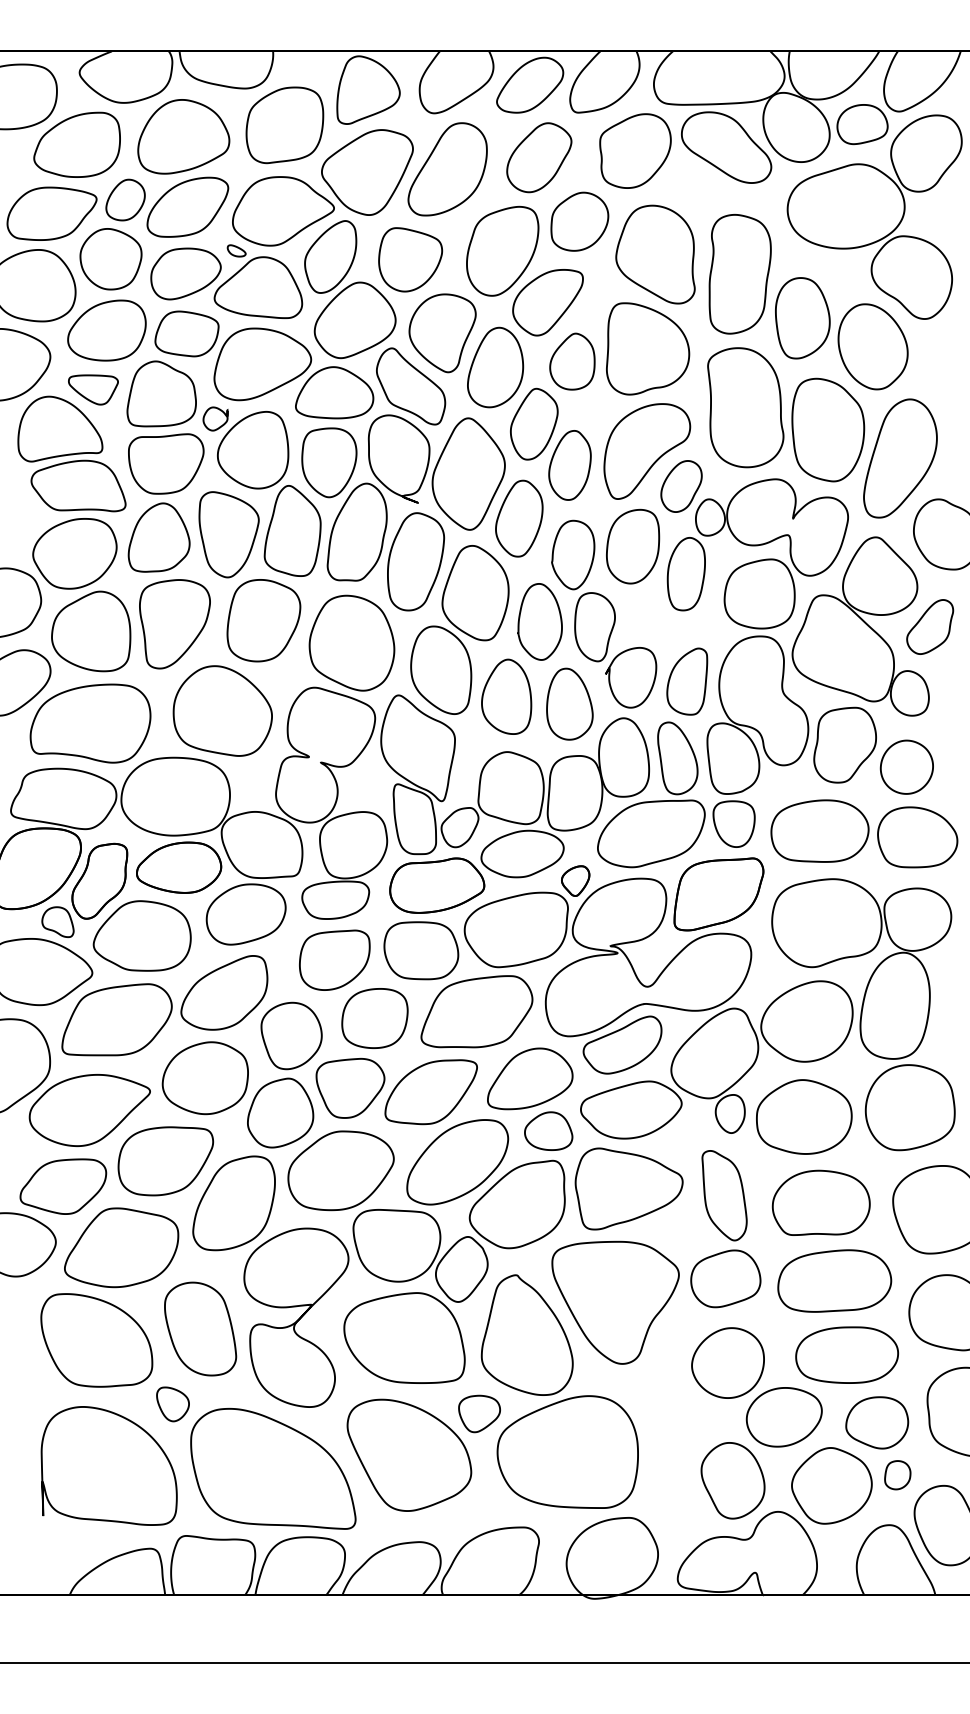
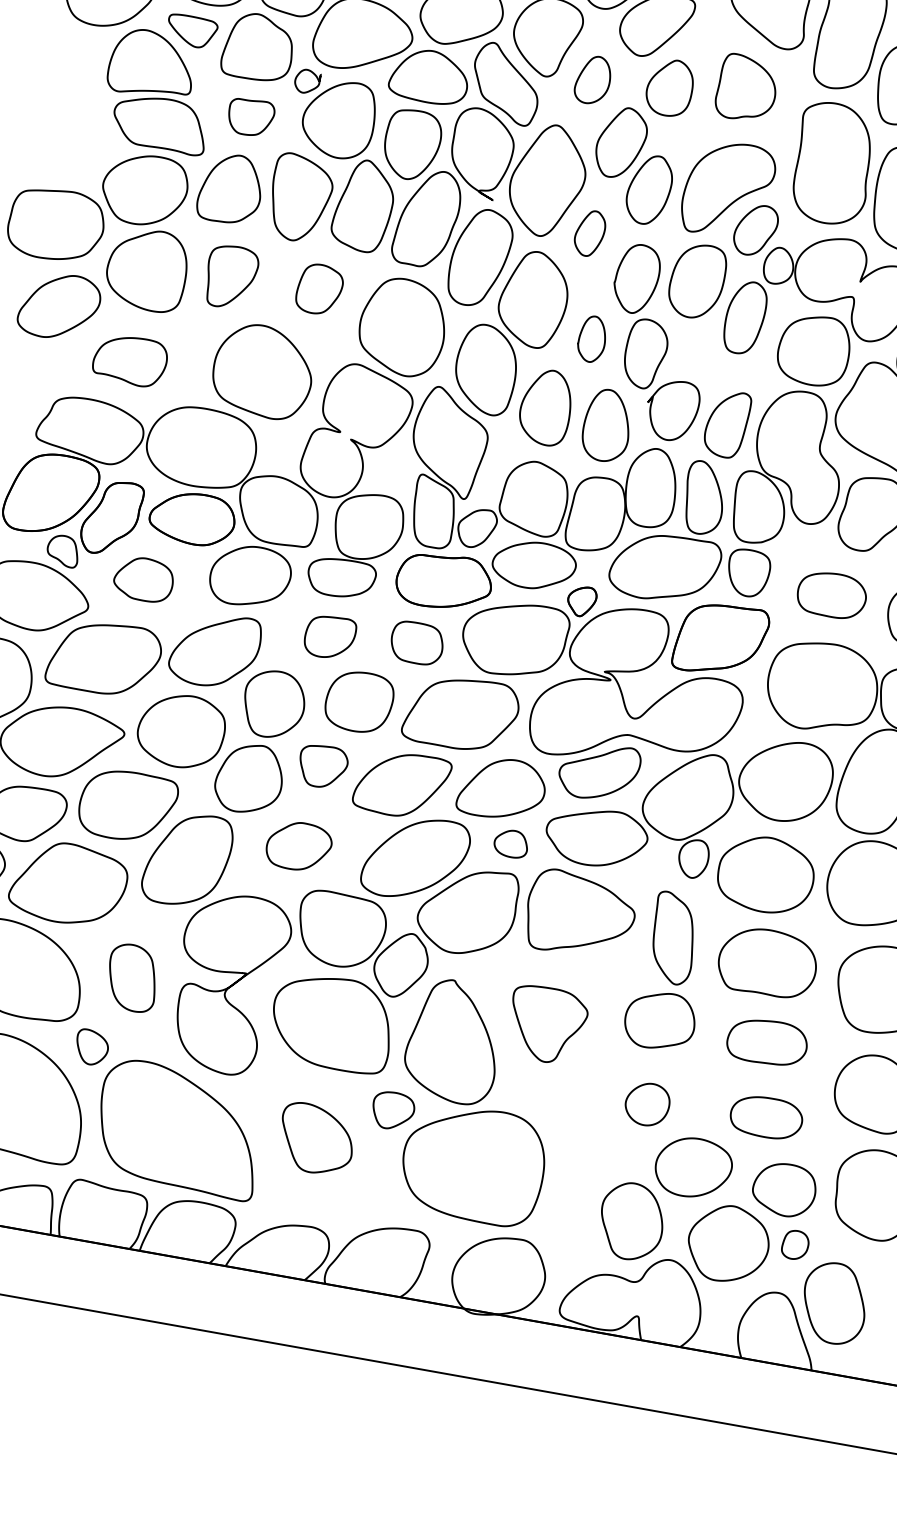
part: (648, 348) -> (747, 88), size x0.7
part: (495, 367) -> (592, 80), size x0.6
part: (166, 463) -> (251, 116), size x0.6
part: (519, 518) -> (590, 233), size x0.6
part: (263, 620) -> (319, 289), size x0.6
part: (539, 621) -> (591, 338), size x0.6
part: (174, 624) -> (230, 277), size x0.7
part: (90, 723) -> (130, 360), size x0.6
part: (819, 830) -> (831, 594), size x0.7
part: (141, 935) -> (143, 578), size x0.6
part: (421, 950) -> (417, 642), size x0.7
part: (334, 959) -> (329, 636), size x0.7
part: (350, 1088) -> (322, 766), size x0.7
part: (548, 1130) -> (511, 843), size x0.7
part: (340, 1170) -> (298, 846), size x0.6
part: (834, 1280) -> (767, 1041), size x0.7
part: (615, 1302) -> (547, 1024), size x0.6
part: (200, 1328) -> (132, 977), size x0.7
part: (846, 1354) -> (766, 1116), size x0.7
part: (727, 1362) -> (647, 1103), size x0.6
part: (409, 1454) -> (316, 1138), size x0.6

